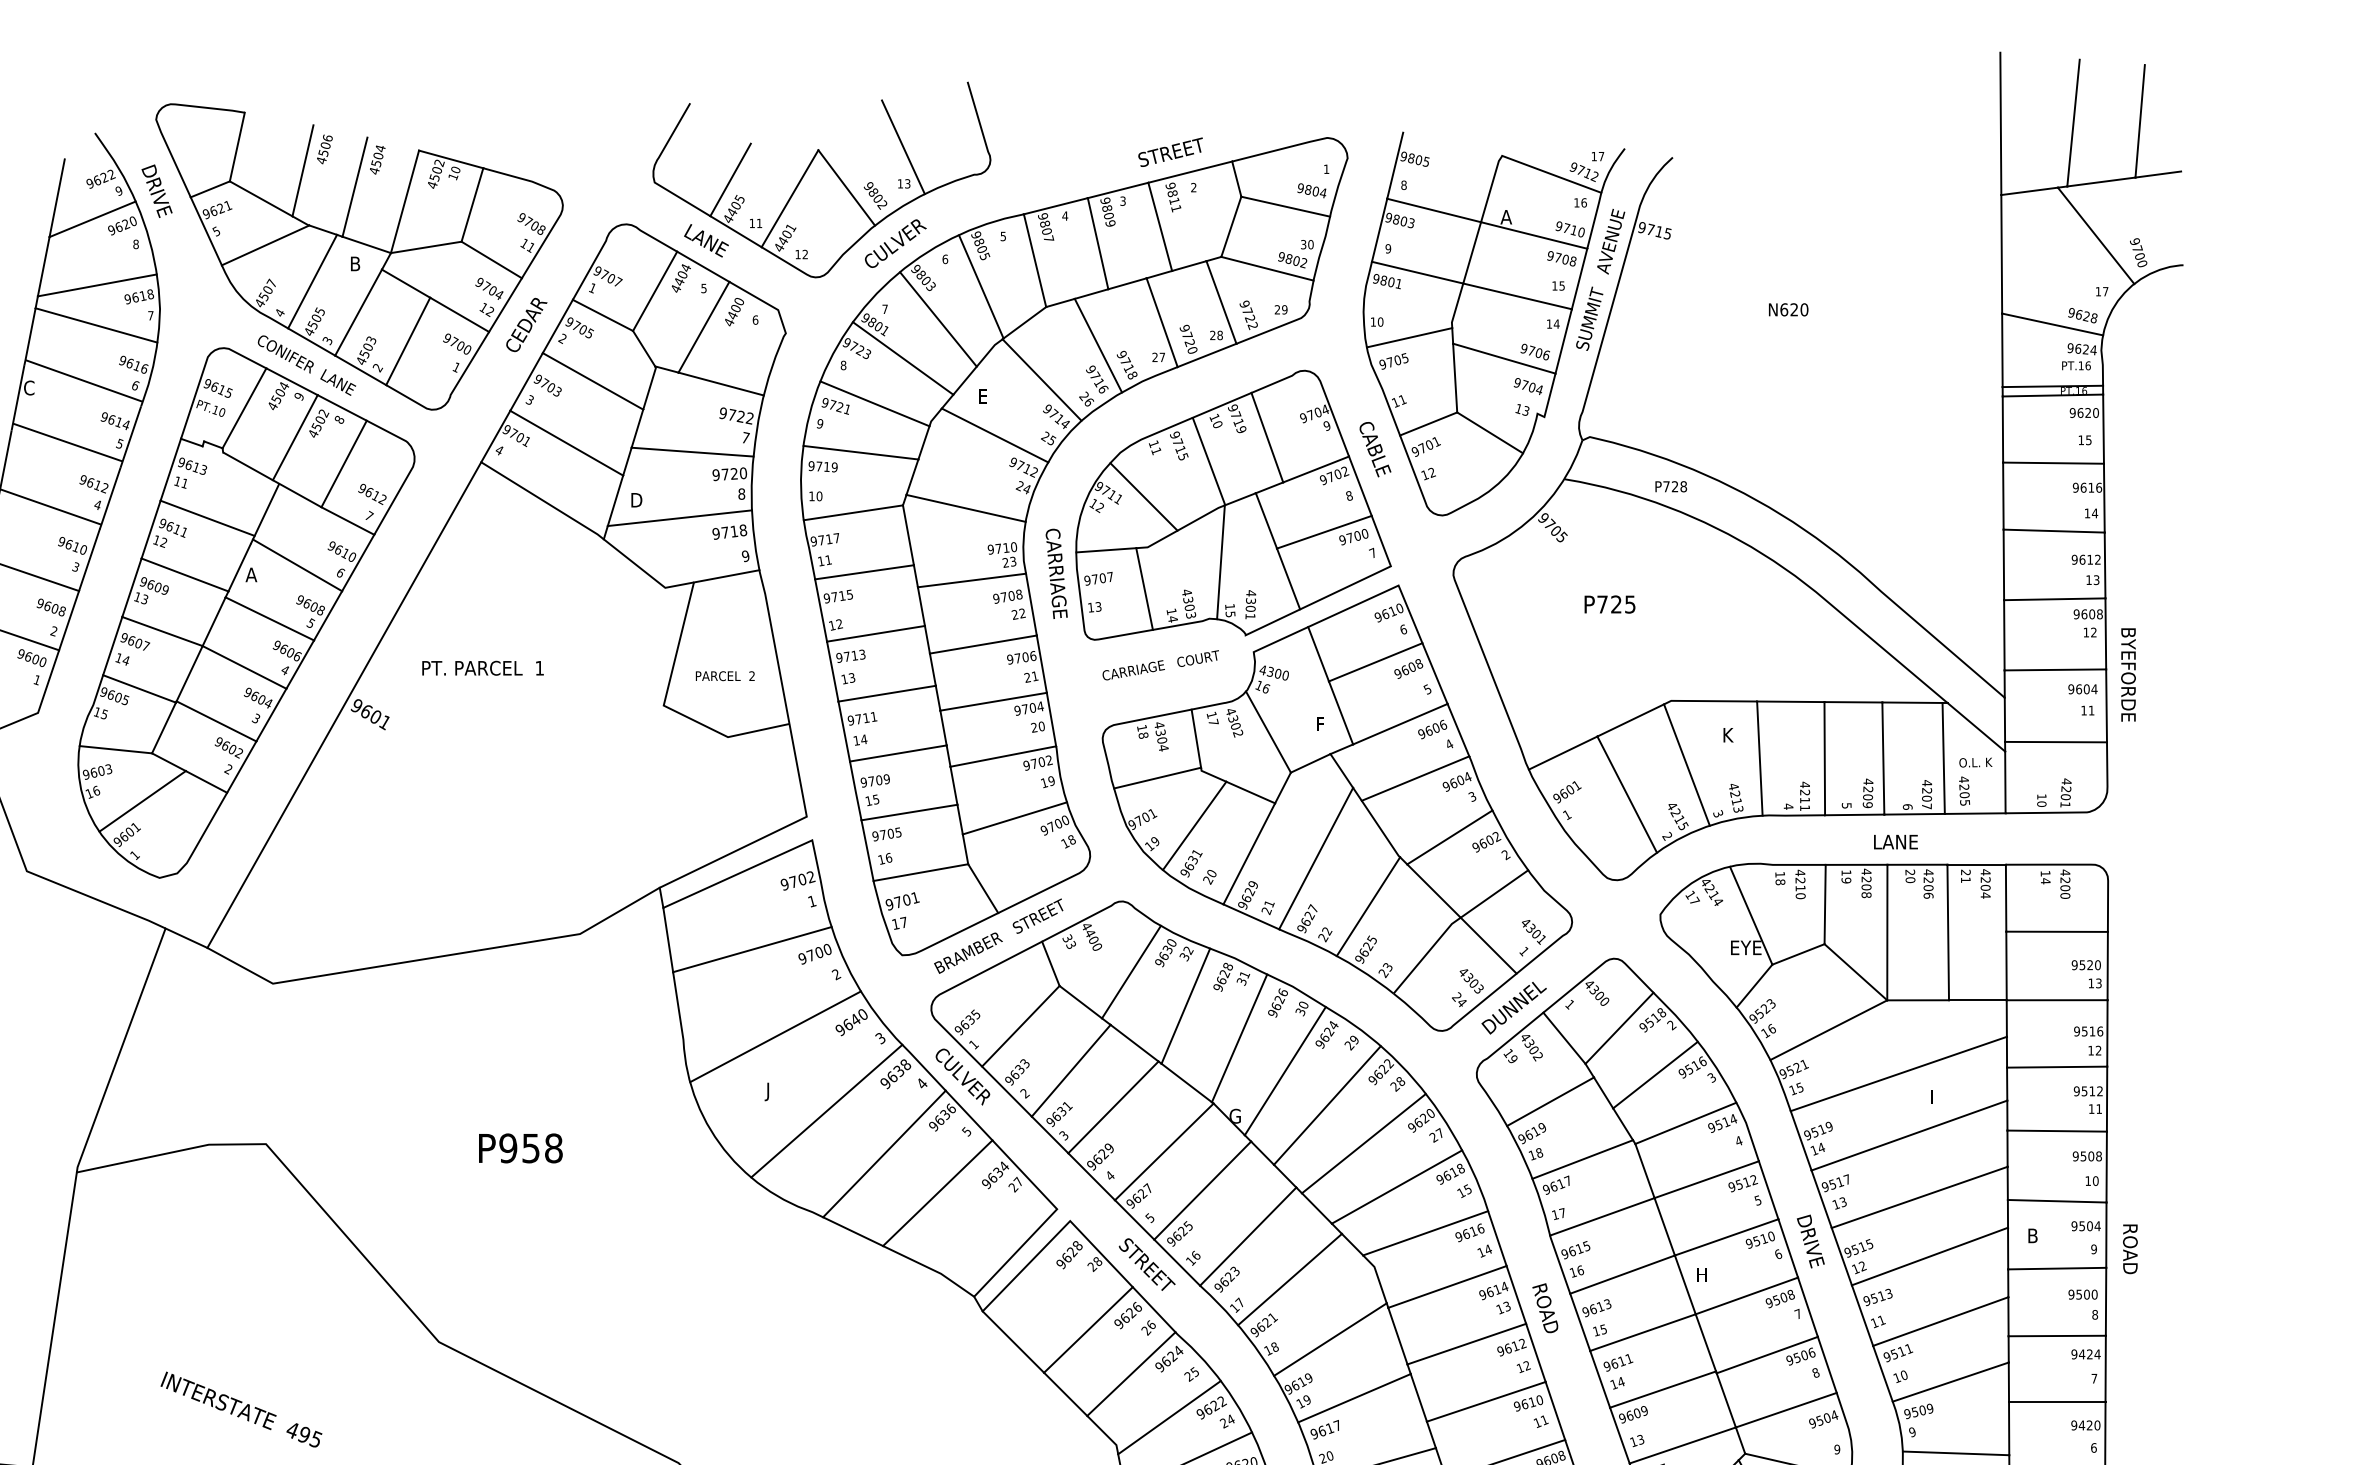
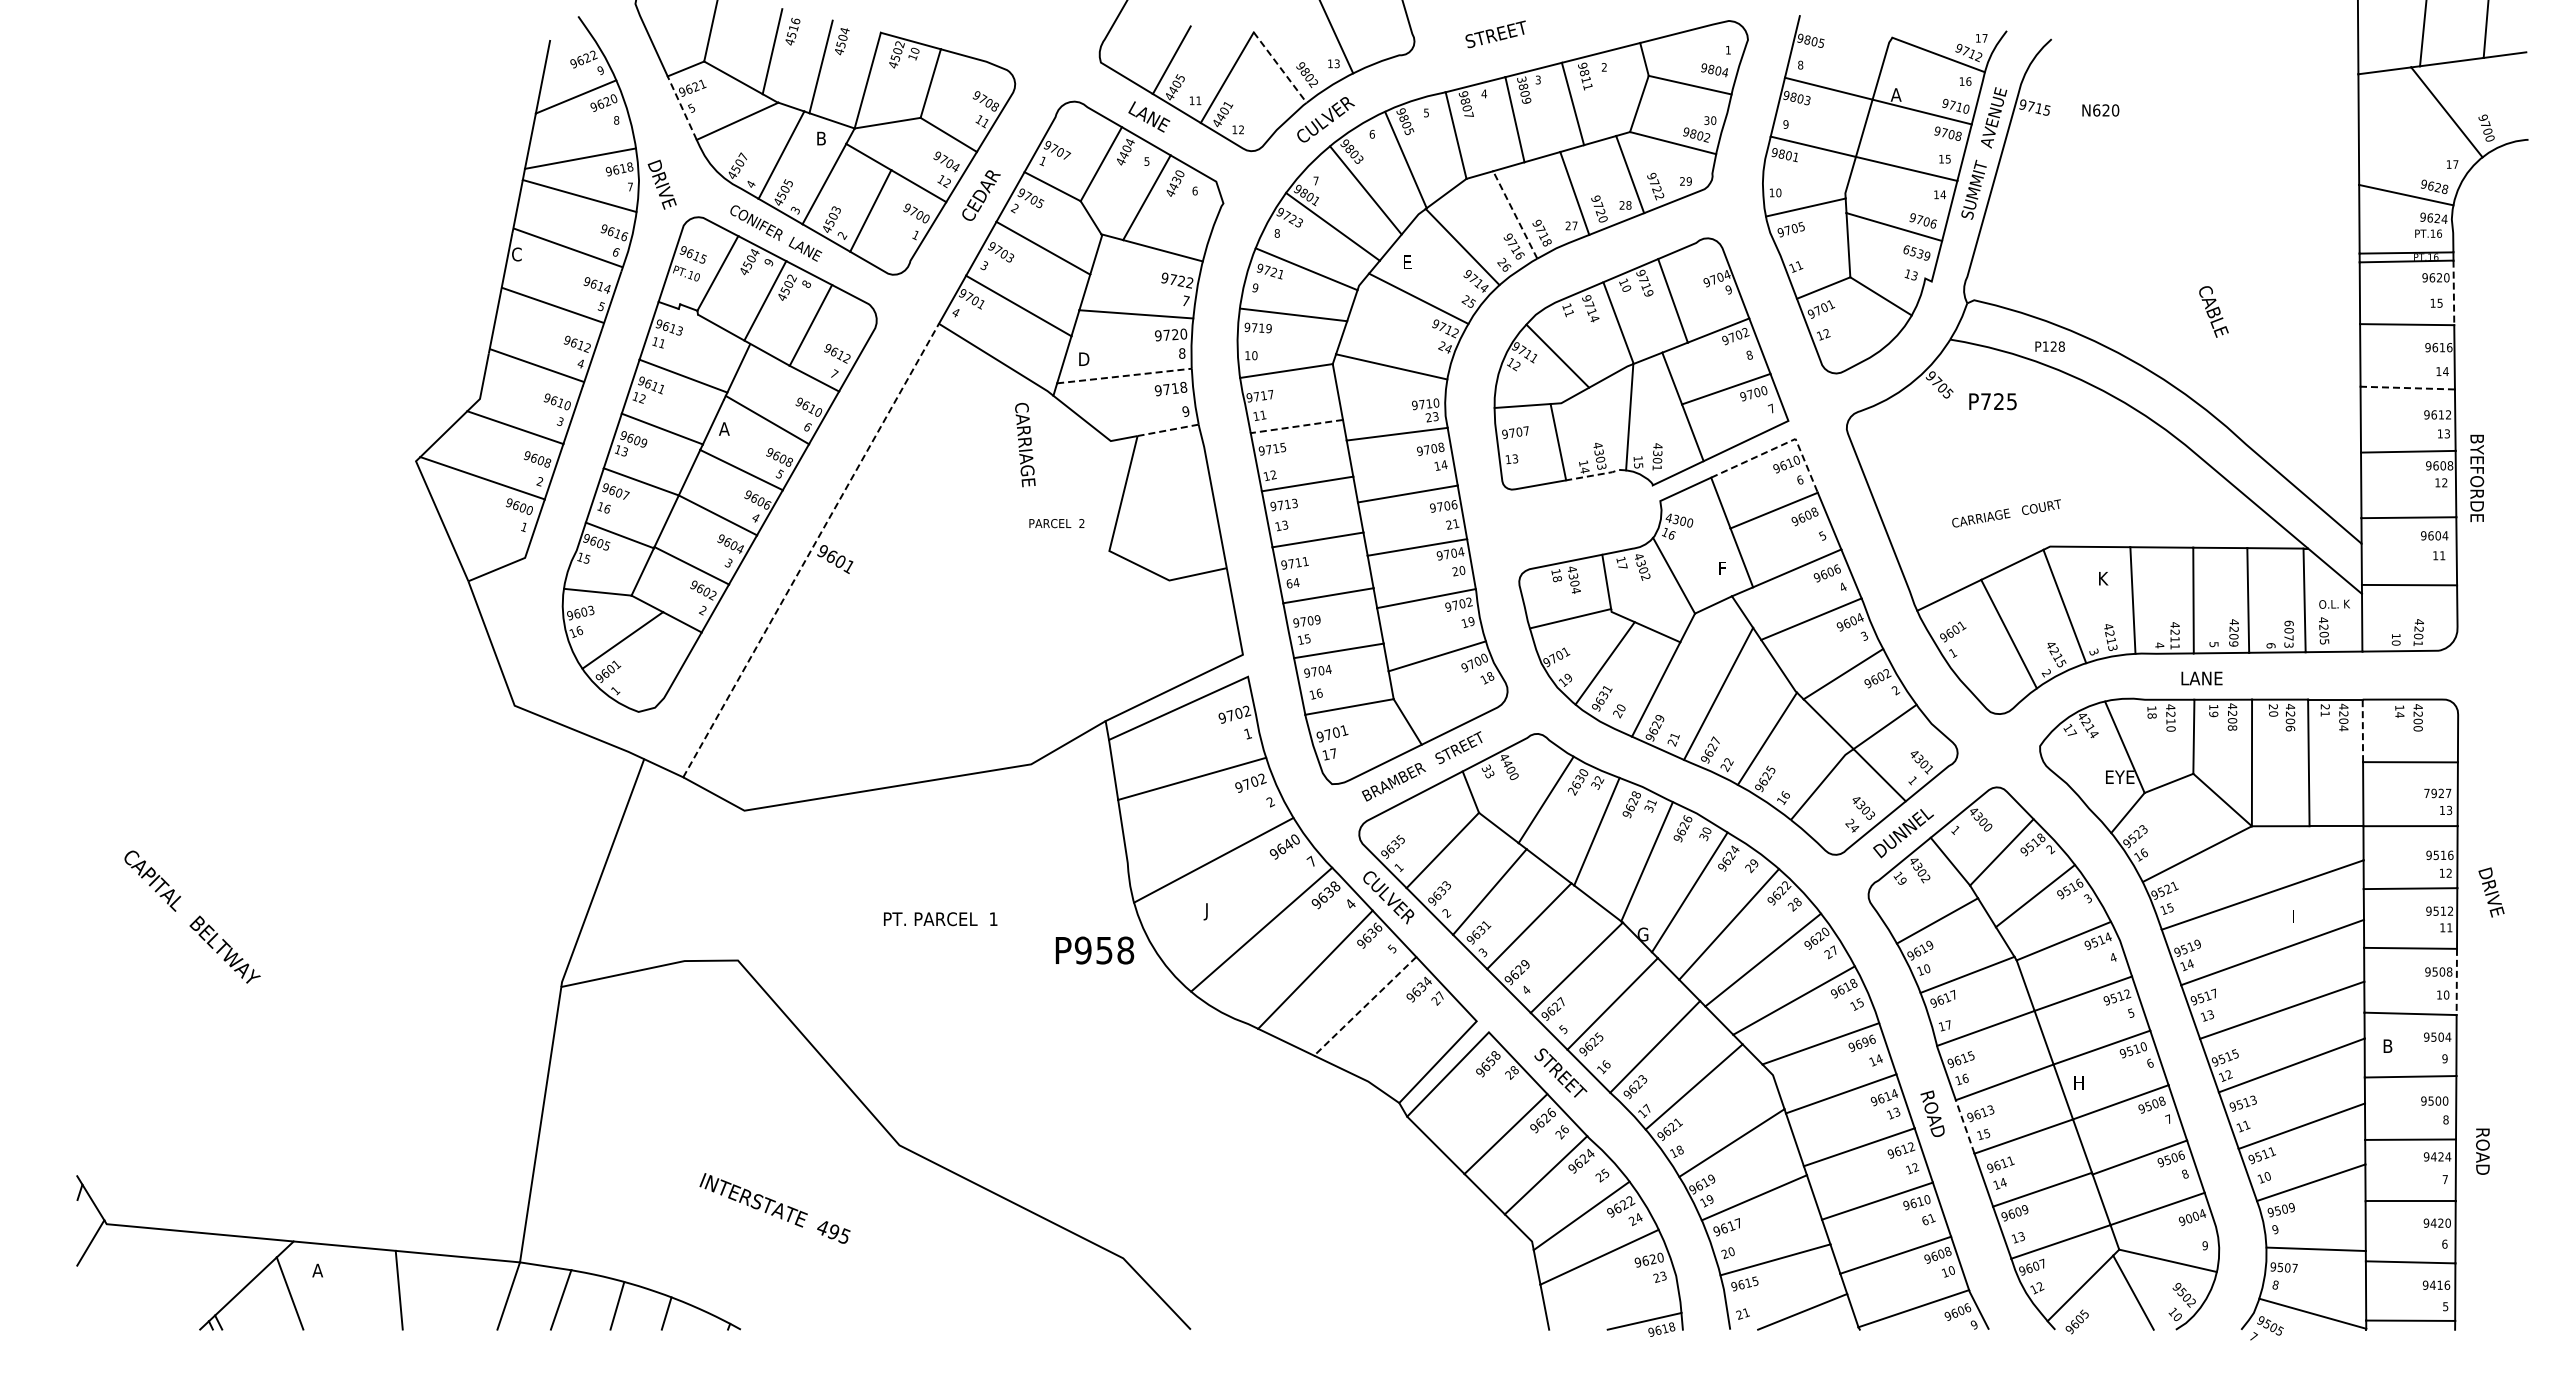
text: (325, 146) -> (793, 28), 4506 -> 4516
text: (1170, 152) -> (1495, 34), moved
line: (846, 188) -> (1280, 68), solid -> dashed
text: (156, 190) -> (661, 184), moved
text: (1105, 200) -> (1521, 79), 9809 -> 3809
line: (206, 231) -> (682, 108), solid -> dashed
text: (734, 308) -> (1175, 180), 4400 -> 4430
text: (1788, 309) -> (2100, 110), moved
line: (1098, 345) -> (1515, 214), solid -> dashed
text: (1528, 385) -> (1916, 252), 9704 -> 6539
line: (2103, 429) -> (2453, 293), solid -> dashed
text: (1374, 449) -> (2213, 311), moved
text: (1183, 456) -> (1594, 318), 9715 -> 9714
text: (1666, 486) -> (2045, 346), P728 -> P128
line: (679, 518) -> (1124, 376), solid -> dashed
line: (2053, 531) -> (2407, 388), solid -> dashed
line: (864, 572) -> (1296, 426), solid -> dashed
text: (1056, 573) -> (1025, 444), moved
line: (727, 576) -> (1168, 430), solid -> dashed
line: (1383, 592) -> (1781, 445), solid -> dashed
text: (1609, 604) -> (1992, 401), moved
text: (1018, 614) -> (1440, 465), 22 -> 14
line: (1186, 623) -> (1597, 474), solid -> dashed
text: (126, 660) -> (607, 508), 14 -> 16
text: (1160, 665) -> (2006, 513), moved
text: (482, 668) -> (940, 919), moved
text: (2128, 675) -> (2477, 478), moved
text: (724, 676) -> (1056, 523), moved
line: (344, 705) -> (811, 550), solid -> dashed
text: (856, 740) -> (1289, 583), 14 -> 64
text: (1926, 793) -> (2288, 633), 4207 -> 6073
text: (898, 832) -> (1328, 669), 9705 -> 9704
text: (1895, 842) -> (2201, 678), moved
line: (2005, 897) -> (2362, 730), solid -> dashed
text: (827, 950) -> (1262, 779), 9700 -> 9702
text: (1159, 963) -> (1572, 791), 9630 -> 2630
text: (2086, 965) -> (2437, 793), 9520 -> 7927
text: (1384, 970) -> (1782, 798), 23 -> 16
text: (880, 1038) -> (1311, 861), 3 -> 7
text: (520, 1148) -> (1094, 950), moved
text: (1539, 1152) -> (1927, 968), 18 -> 10
line: (2106, 1167) -> (2456, 982), solid -> dashed
line: (936, 1193) -> (1364, 1006), solid -> dashed
text: (1473, 1230) -> (1865, 1041), 9616 -> 9696
text: (1810, 1241) -> (2491, 892), moved
text: (2129, 1249) -> (2482, 1151), moved
text: (1071, 1252) -> (1490, 1061), 9628 -> 9658
line: (1580, 1321) -> (1965, 1126), solid -> dashed
text: (240, 1409) -> (774, 1208), moved
text: (1819, 1420) -> (2188, 1218), 9504 -> 9004
text: (1537, 1422) -> (1925, 1220), 11 -> 61

